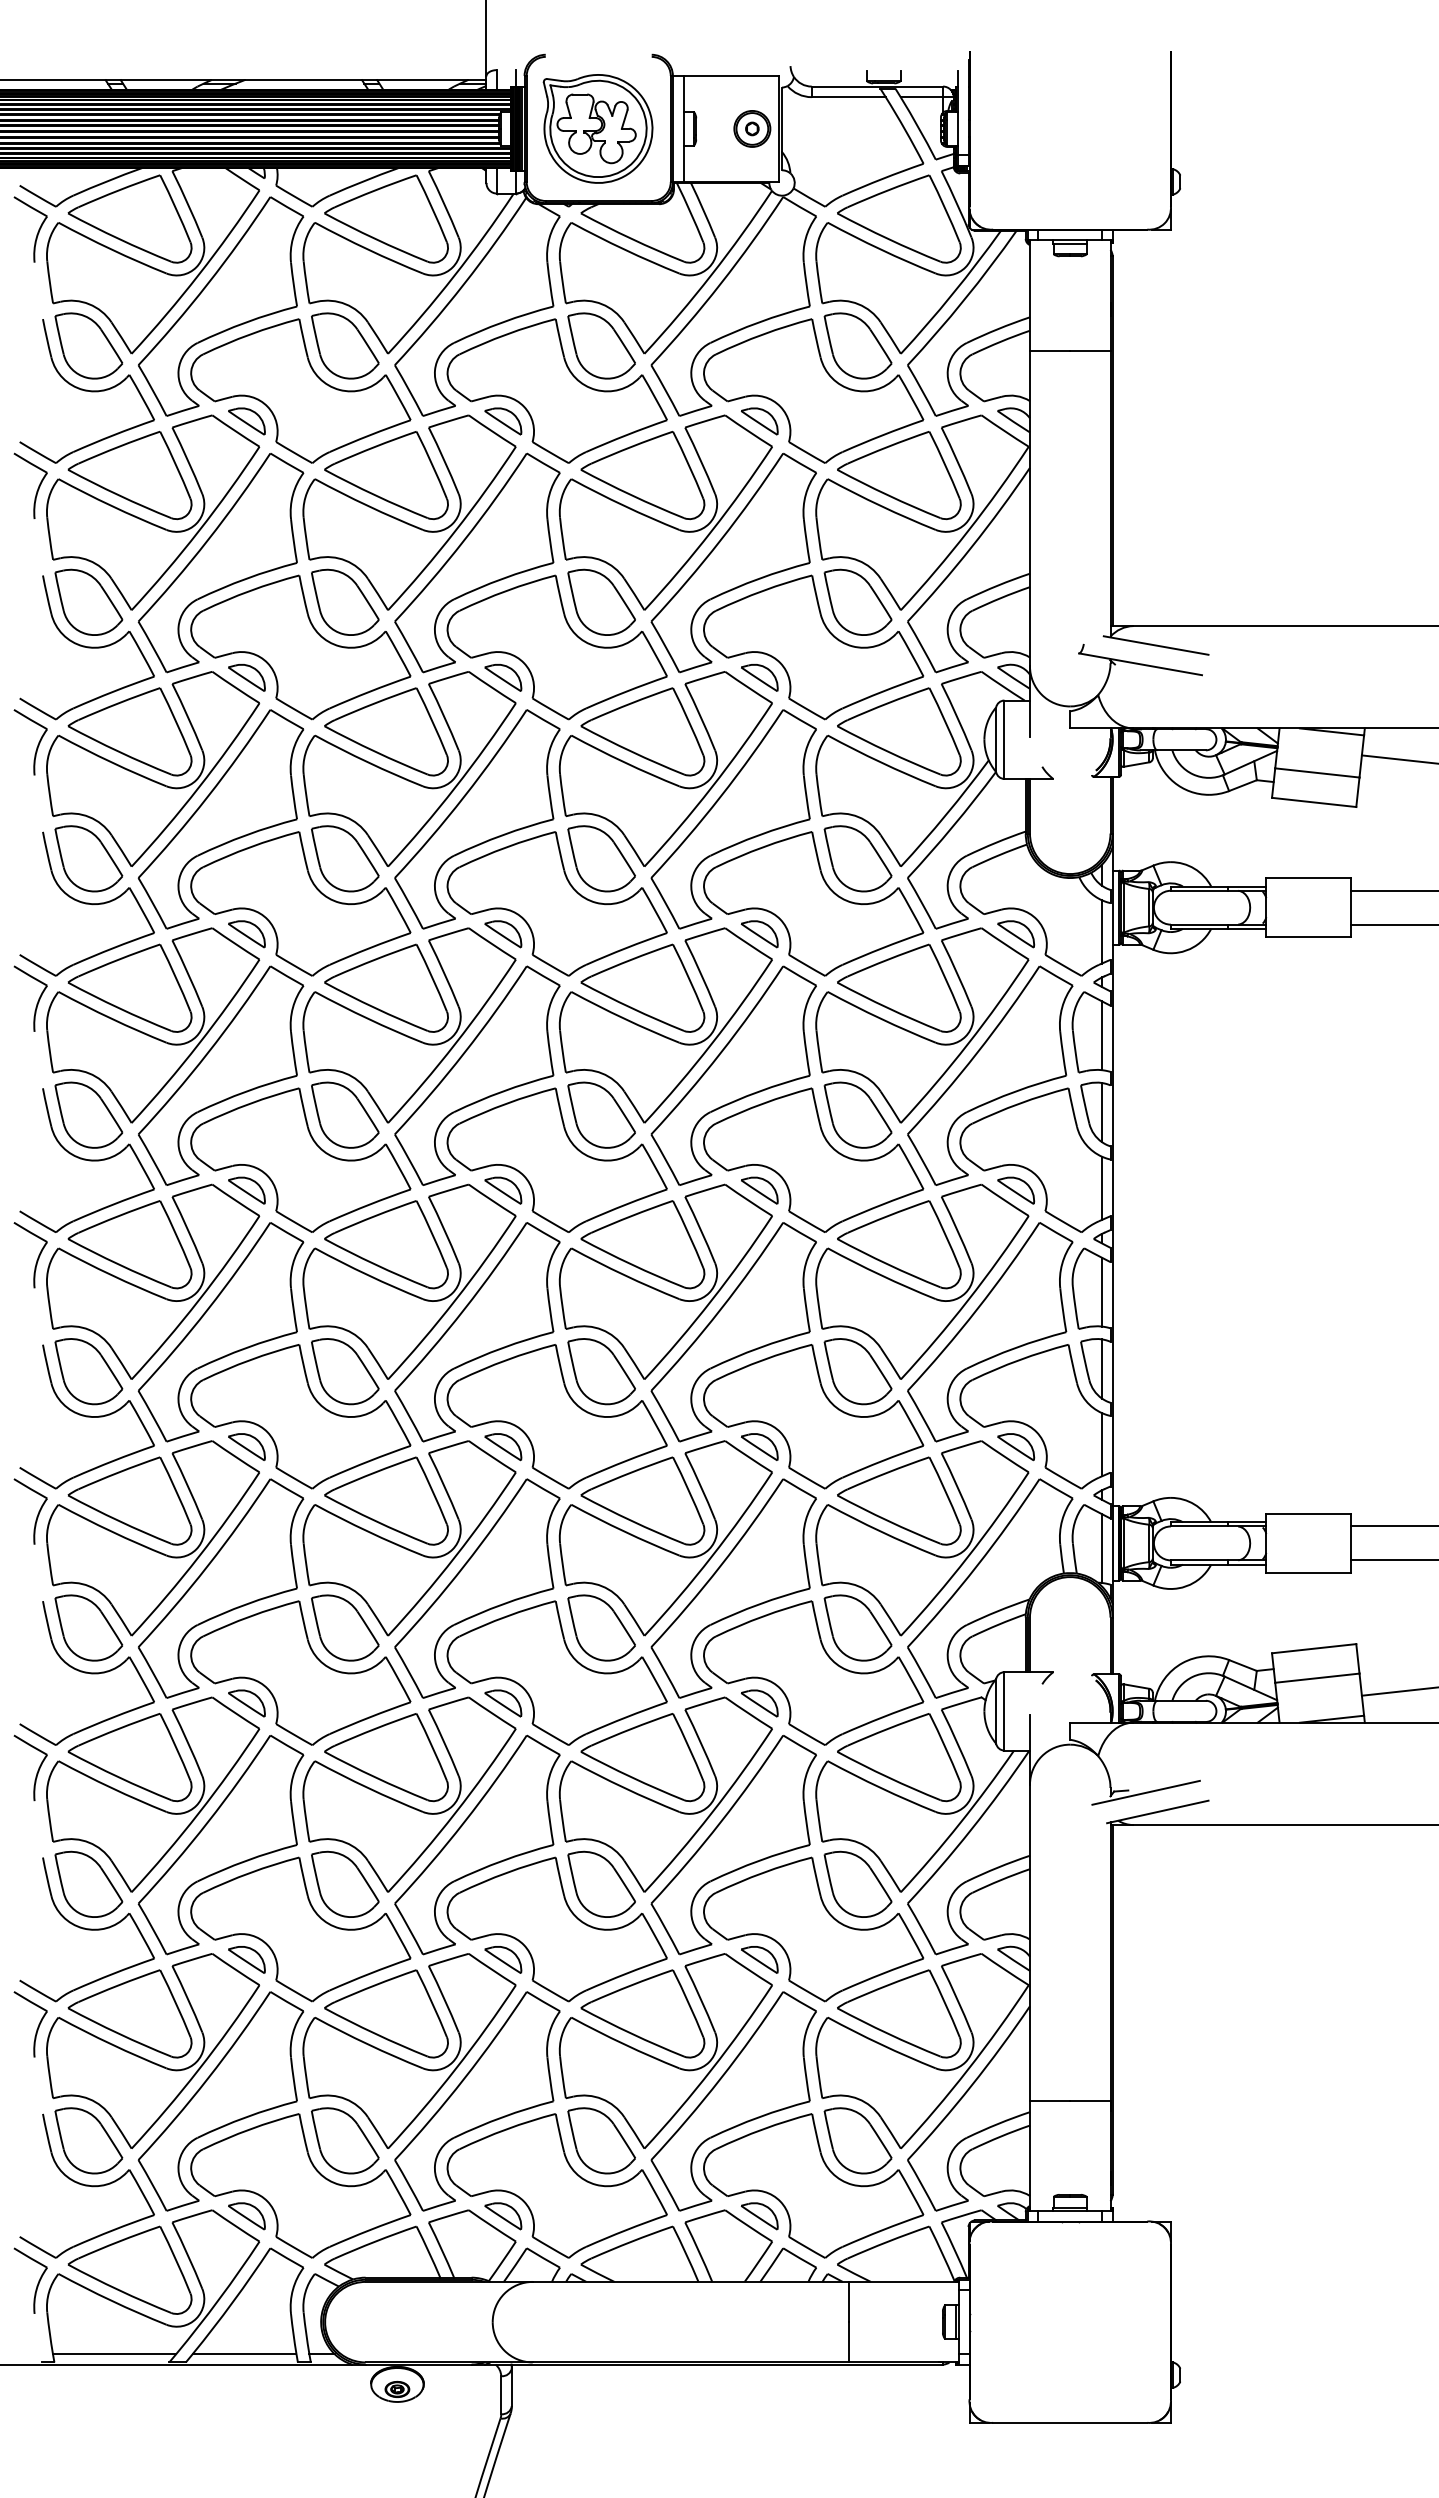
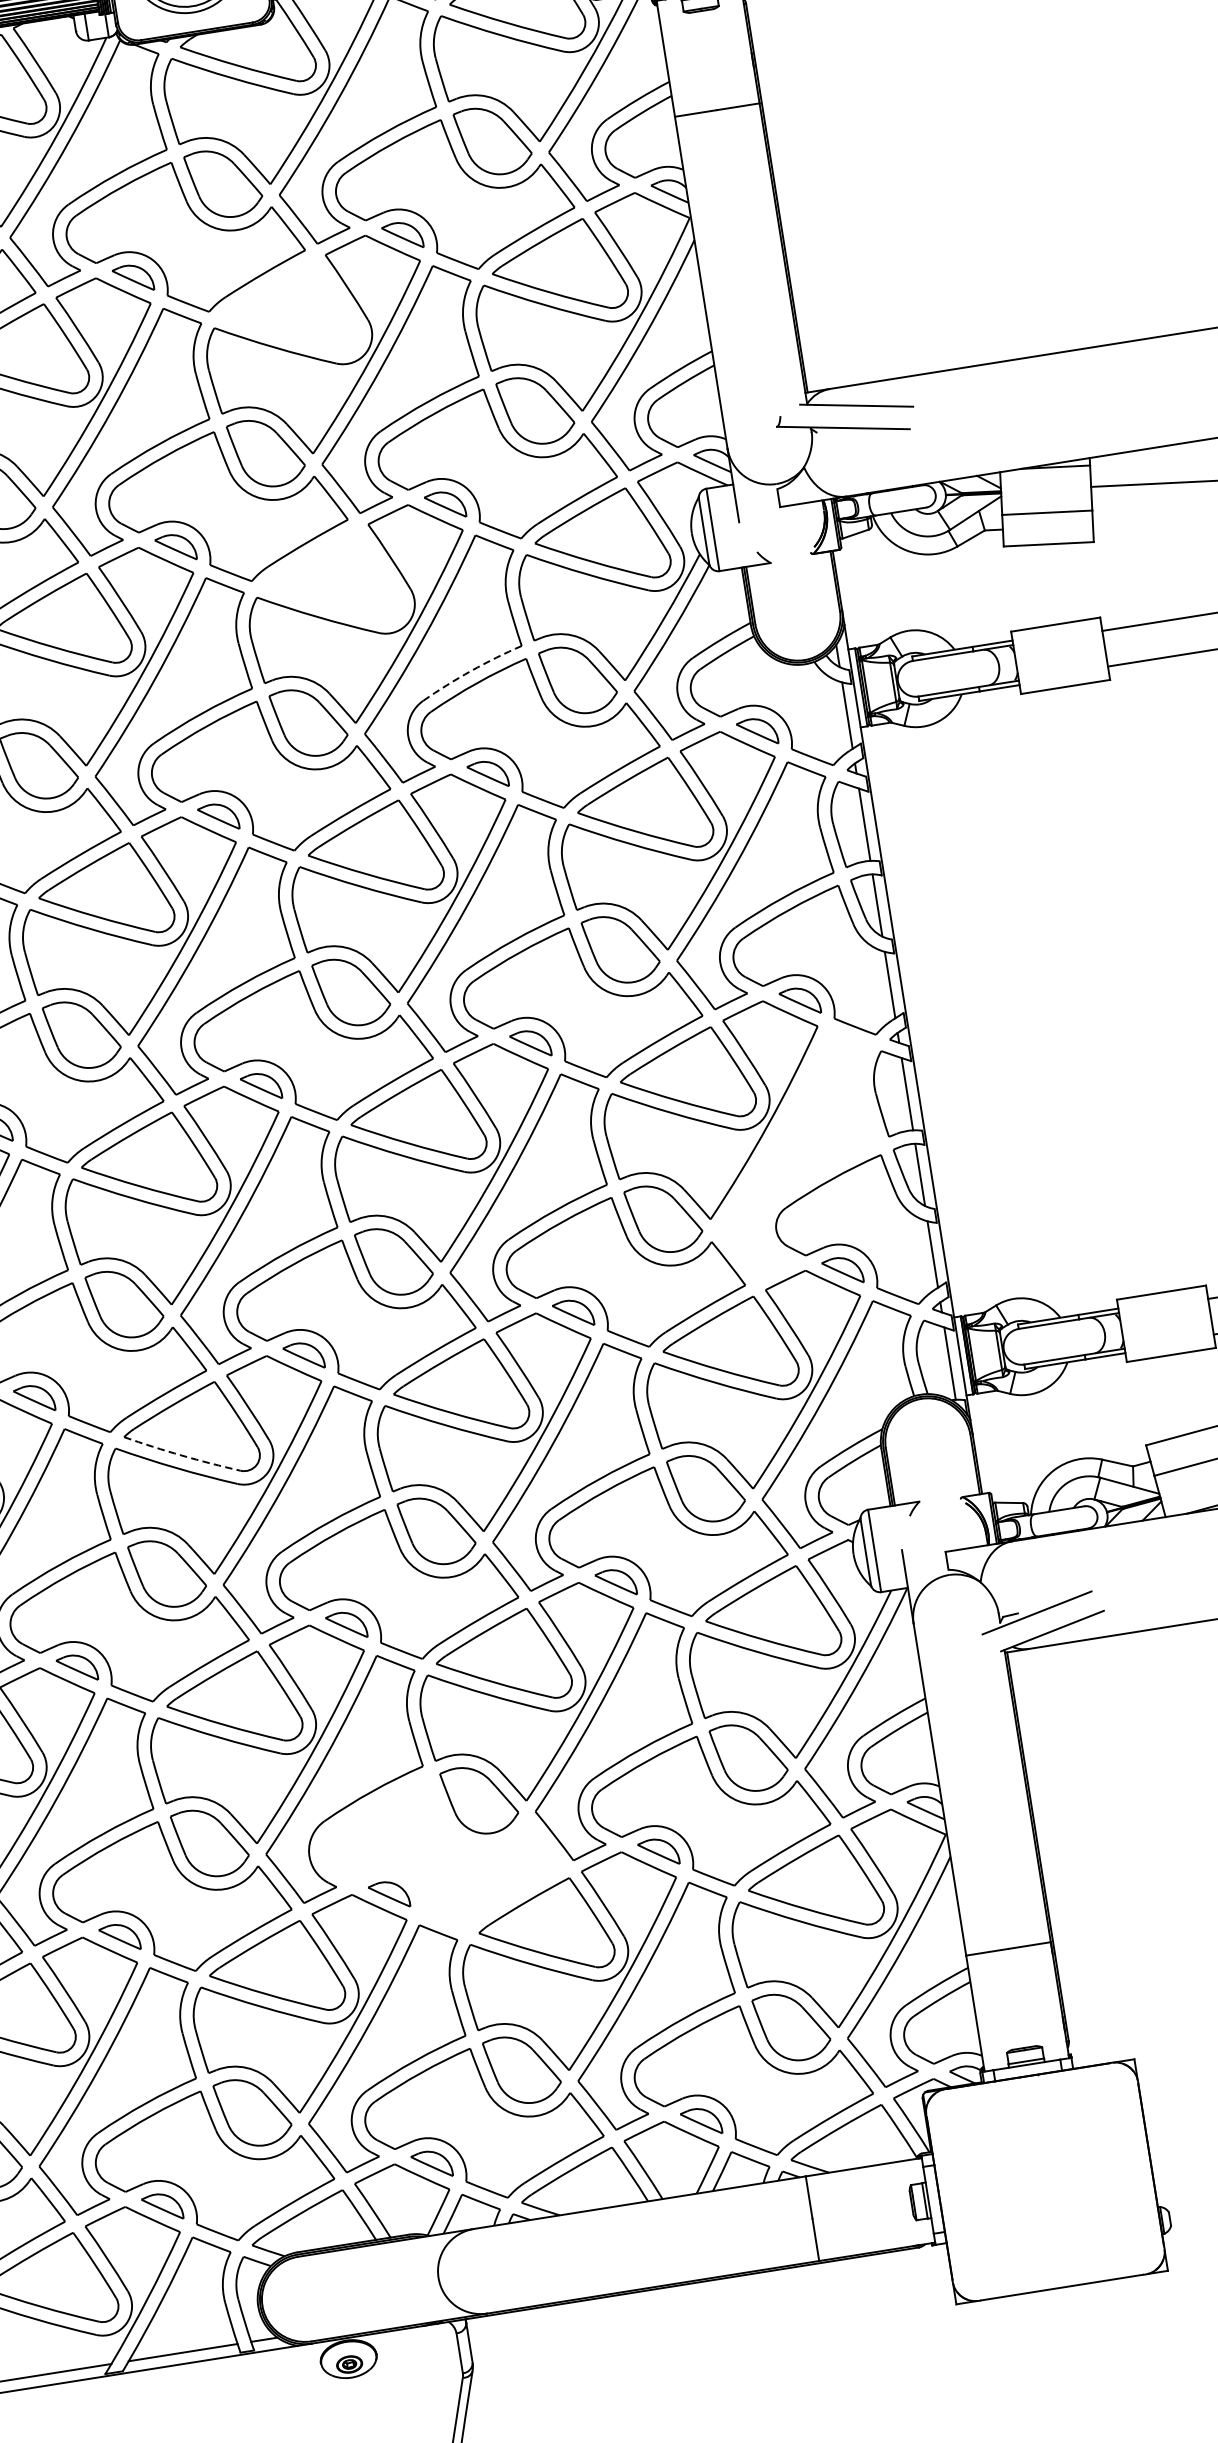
part: (642, 475) -> (288, 312), removed
part: (642, 731) -> (331, 581), removed
arc: (759, 835) -> (471, 671), solid -> dashed
part: (990, 1332) -> (796, 1155), removed
arc: (375, 1521) -> (182, 1456), solid -> dashed
part: (556, 1929) -> (440, 1854), removed

